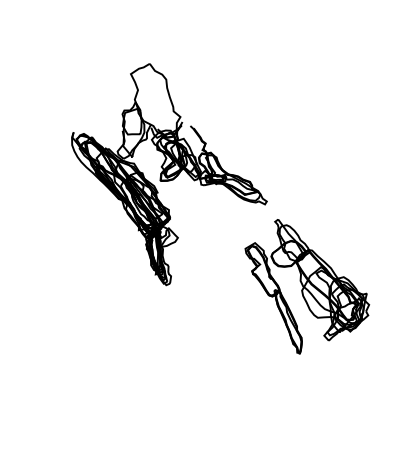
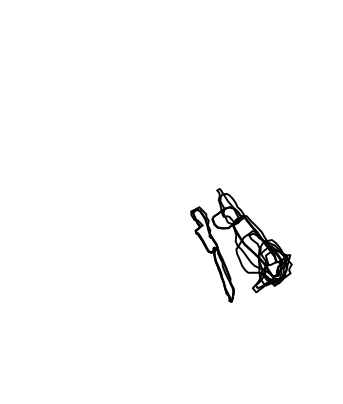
part: (169, 174) -> (131, 145), removed

